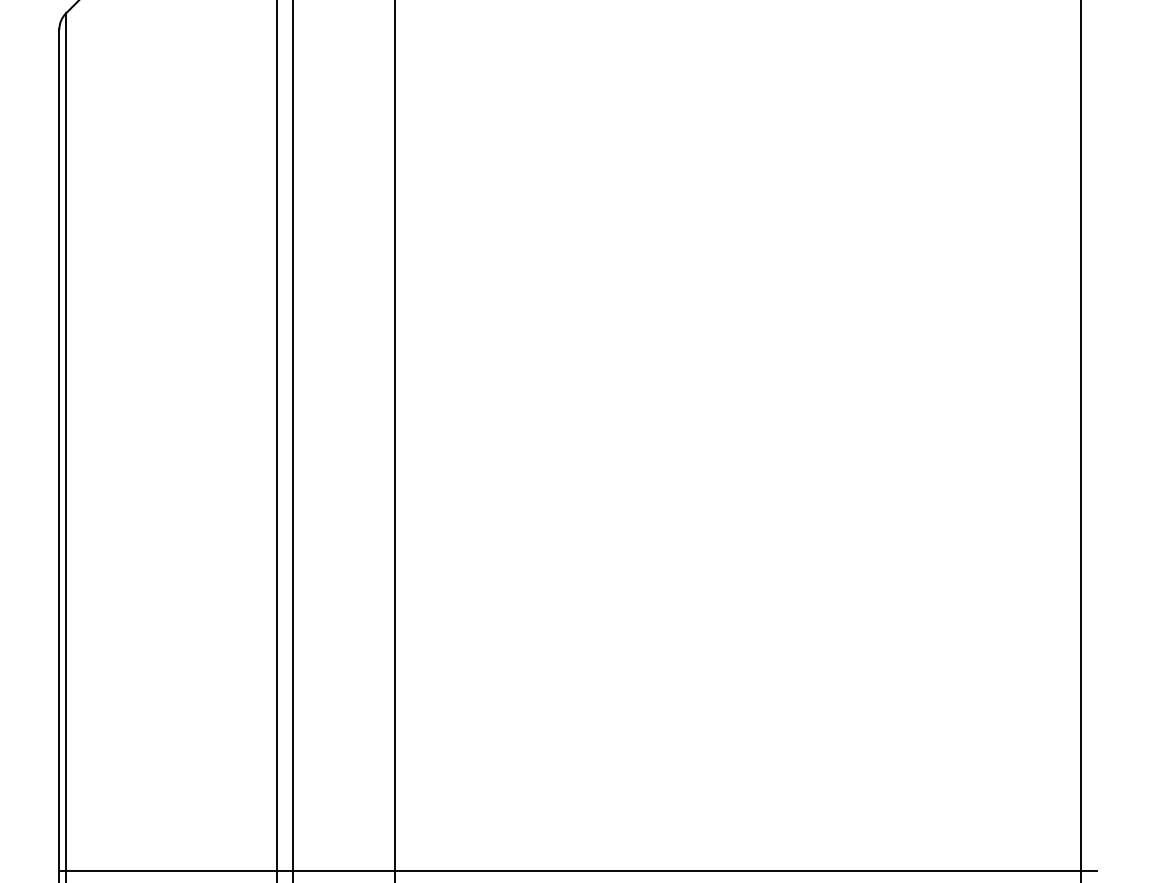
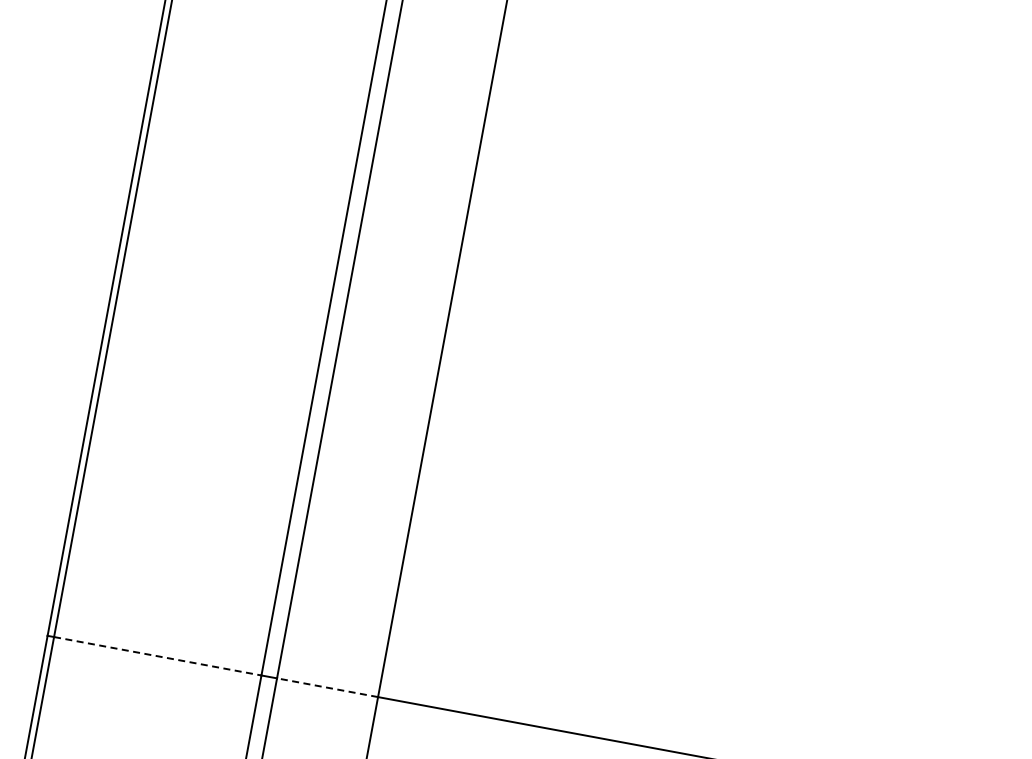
line: (171, 871) -> (157, 656), solid -> dashed
line: (343, 871) -> (326, 687), solid -> dashed

